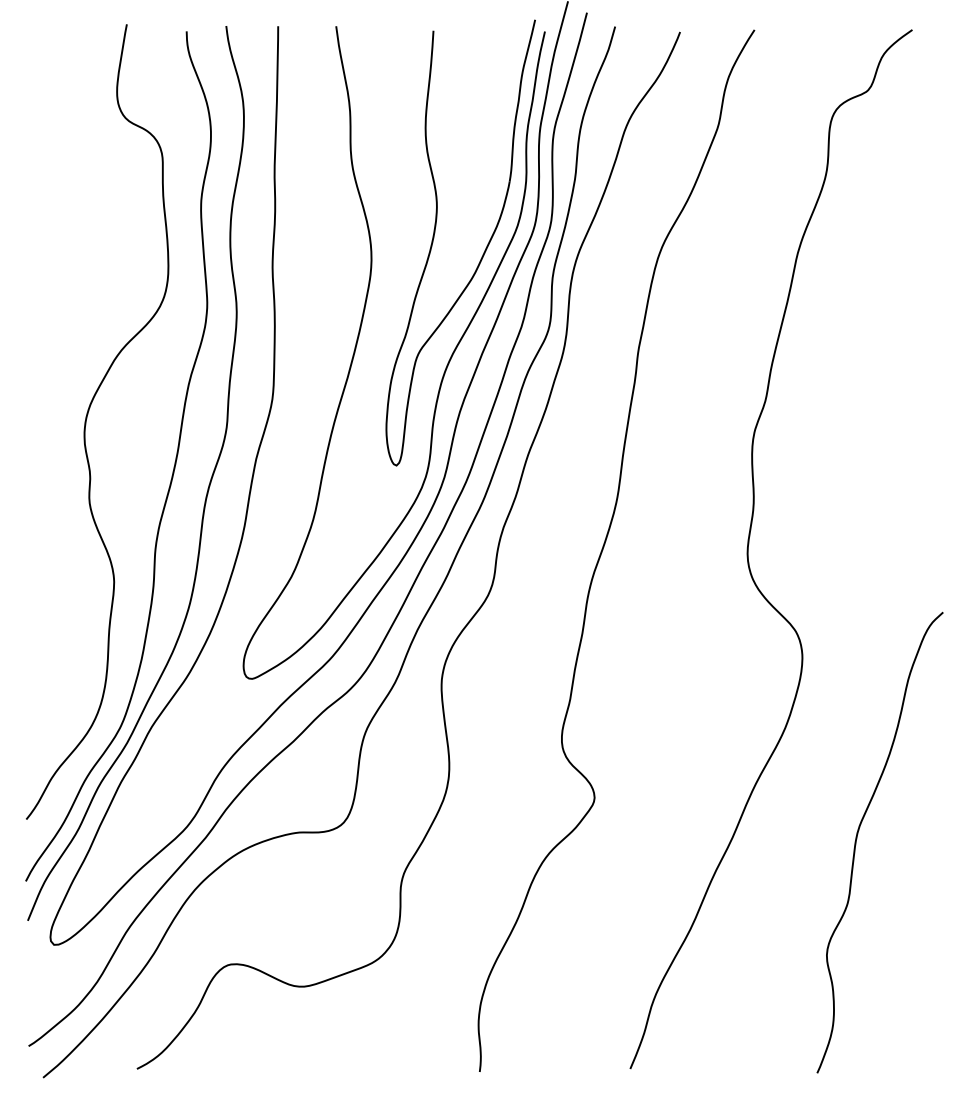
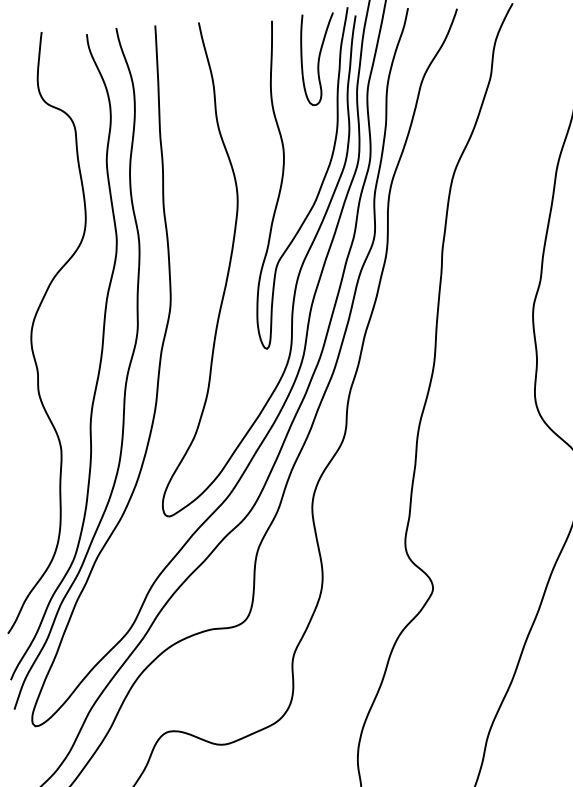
curve: (491, 86) -> (318, 59), added

